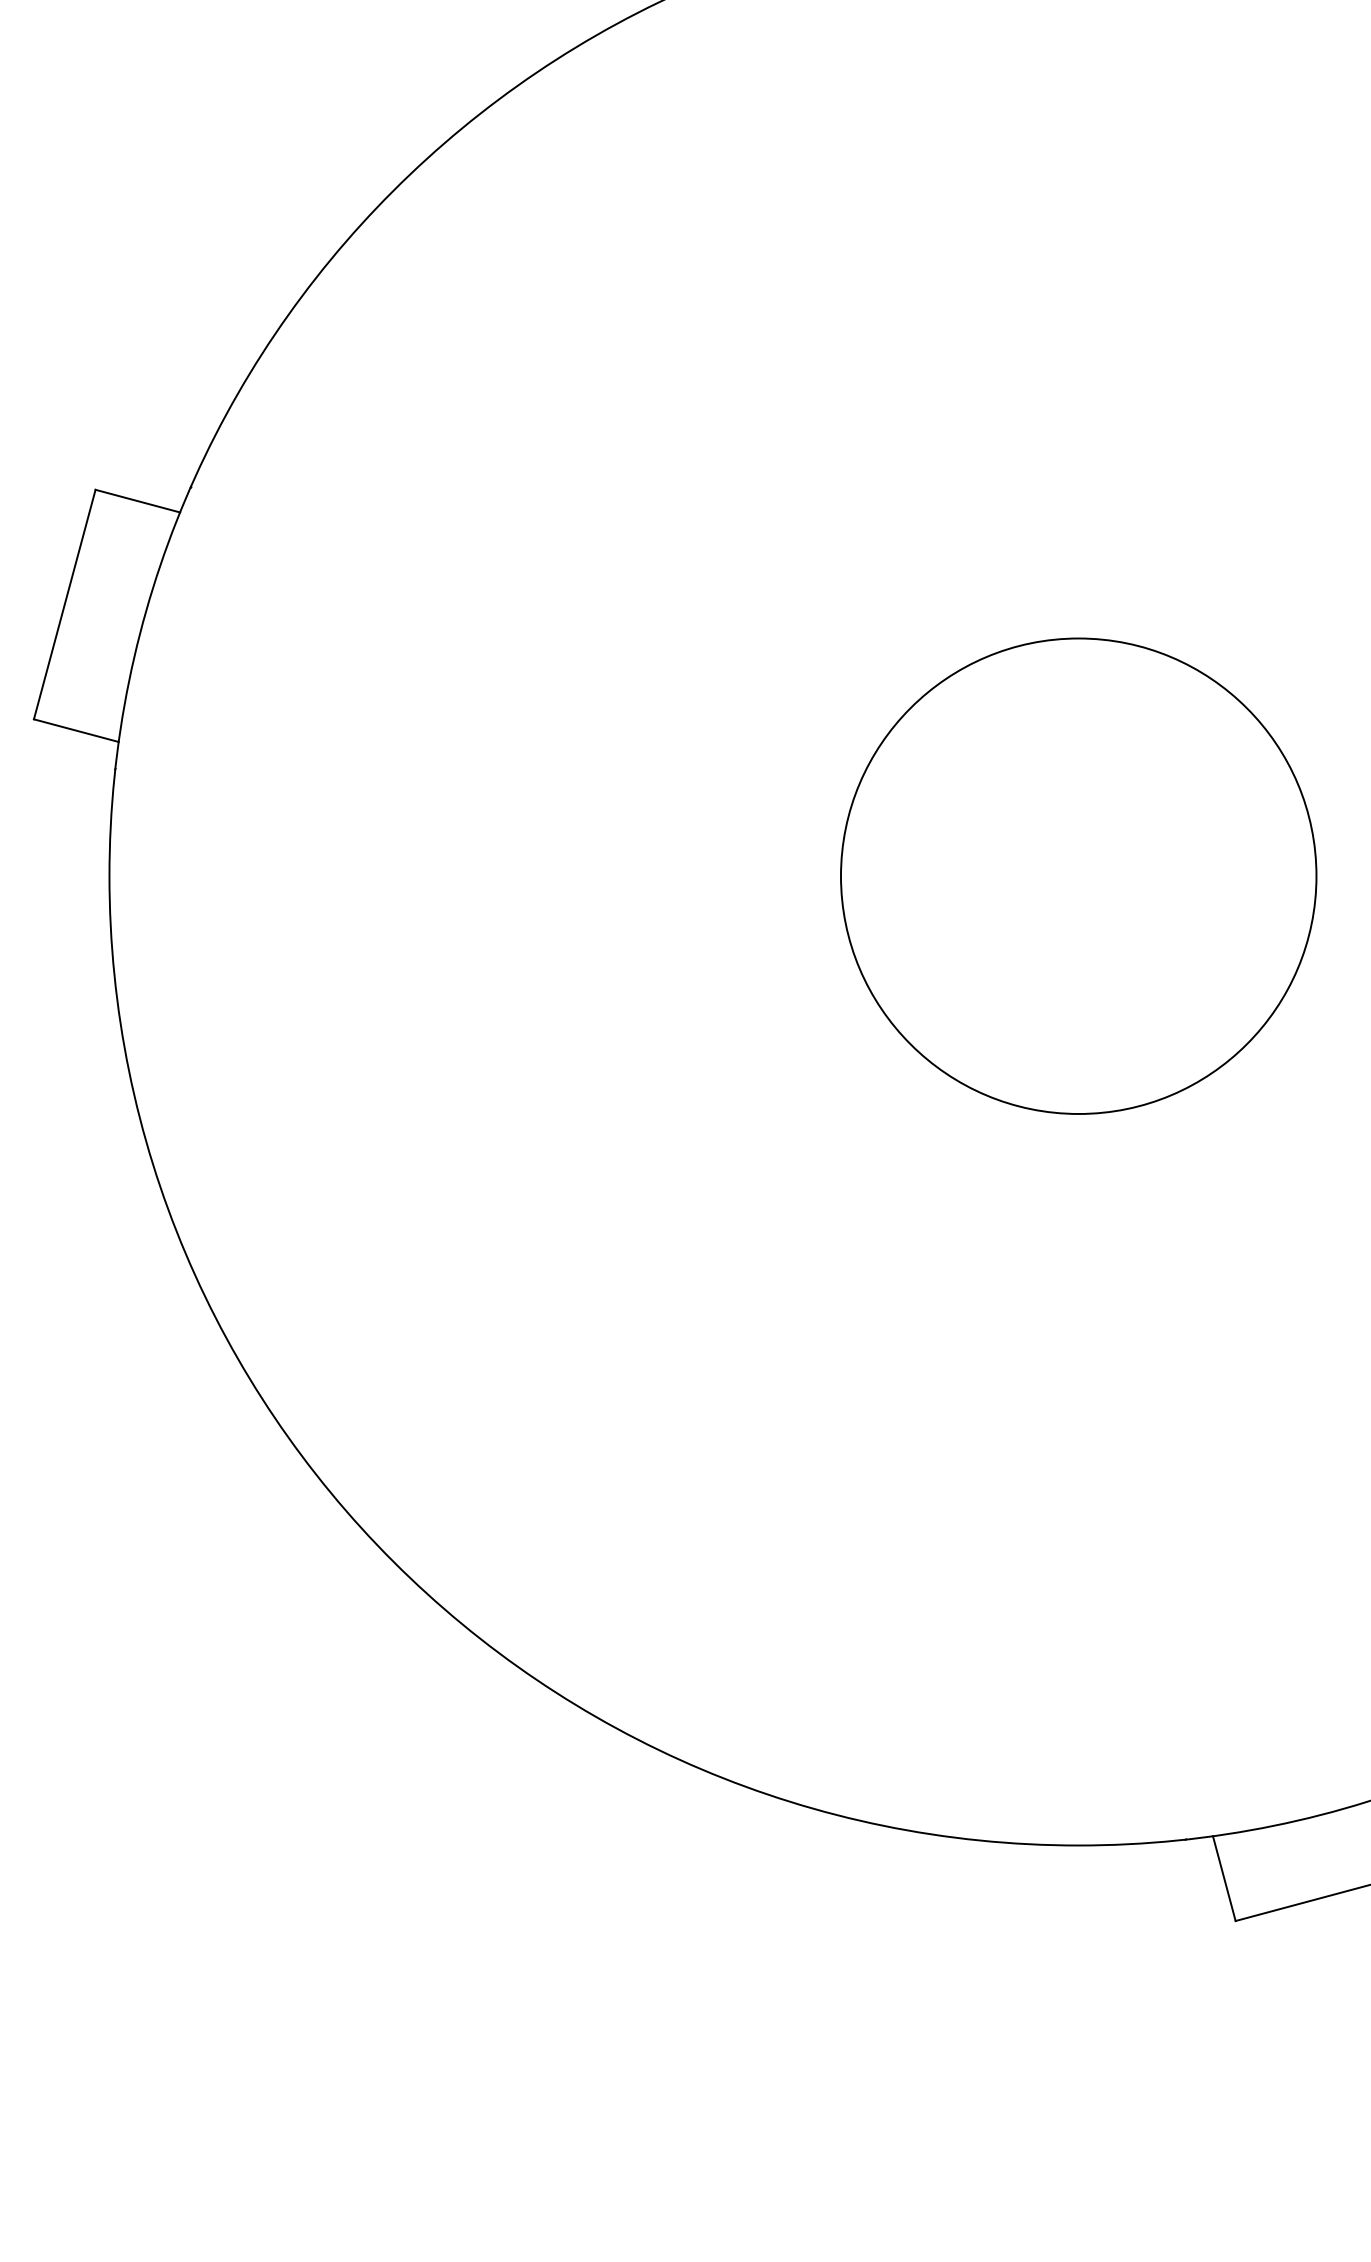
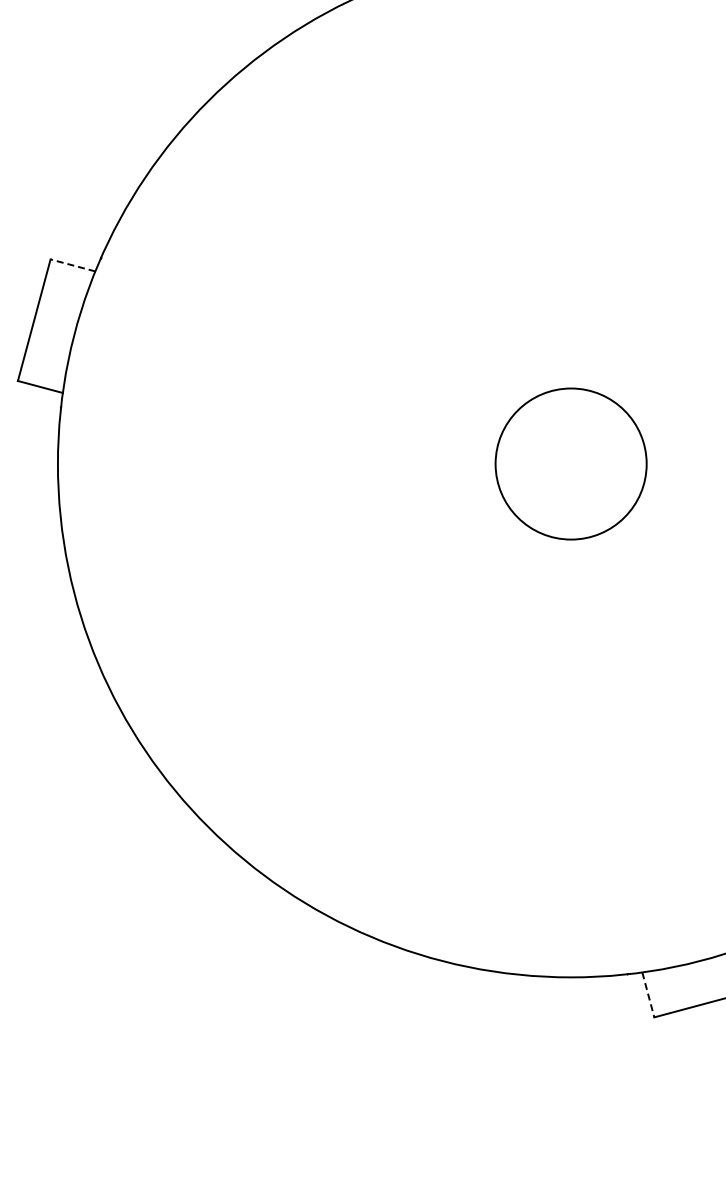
line: (136, 501) -> (72, 265), solid -> dashed
circle: (1077, 875) -> (570, 463), size x0.6
line: (1224, 1879) -> (648, 995), solid -> dashed

